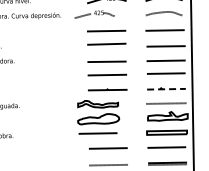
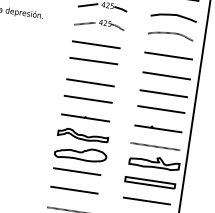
part: (94, 14) -> (99, 24), moved
line: (166, 89) -> (158, 129), dashed -> solid
part: (98, 117) -> (80, 151), moved

